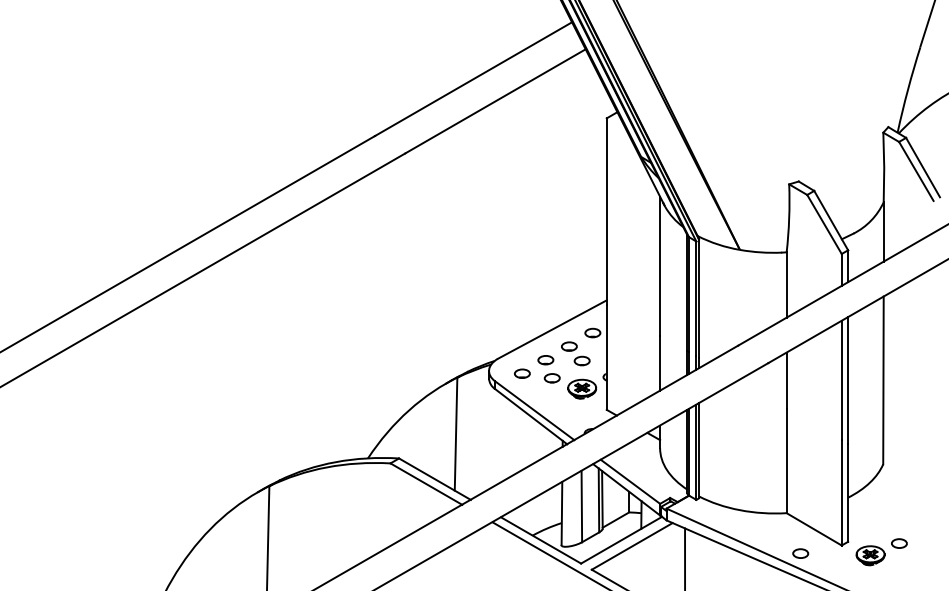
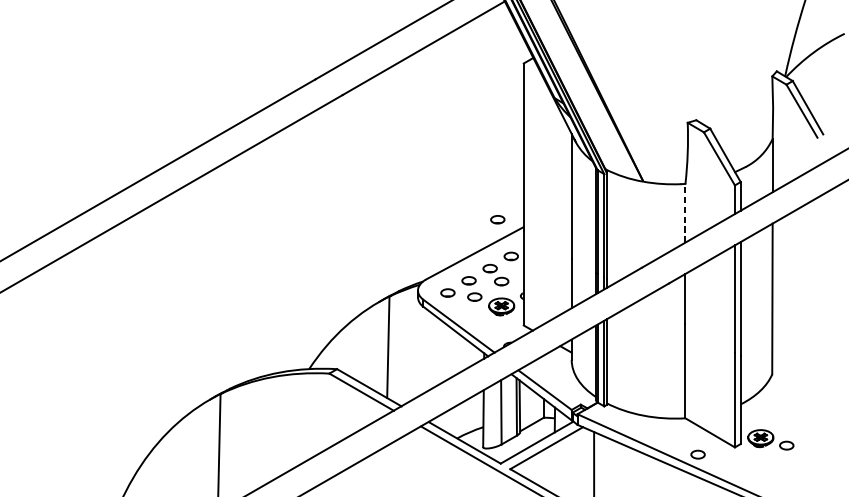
line: (786, 285) -> (685, 213), solid -> dashed
part: (577, 292) -> (497, 220), added
part: (870, 555) -> (760, 438), moved

